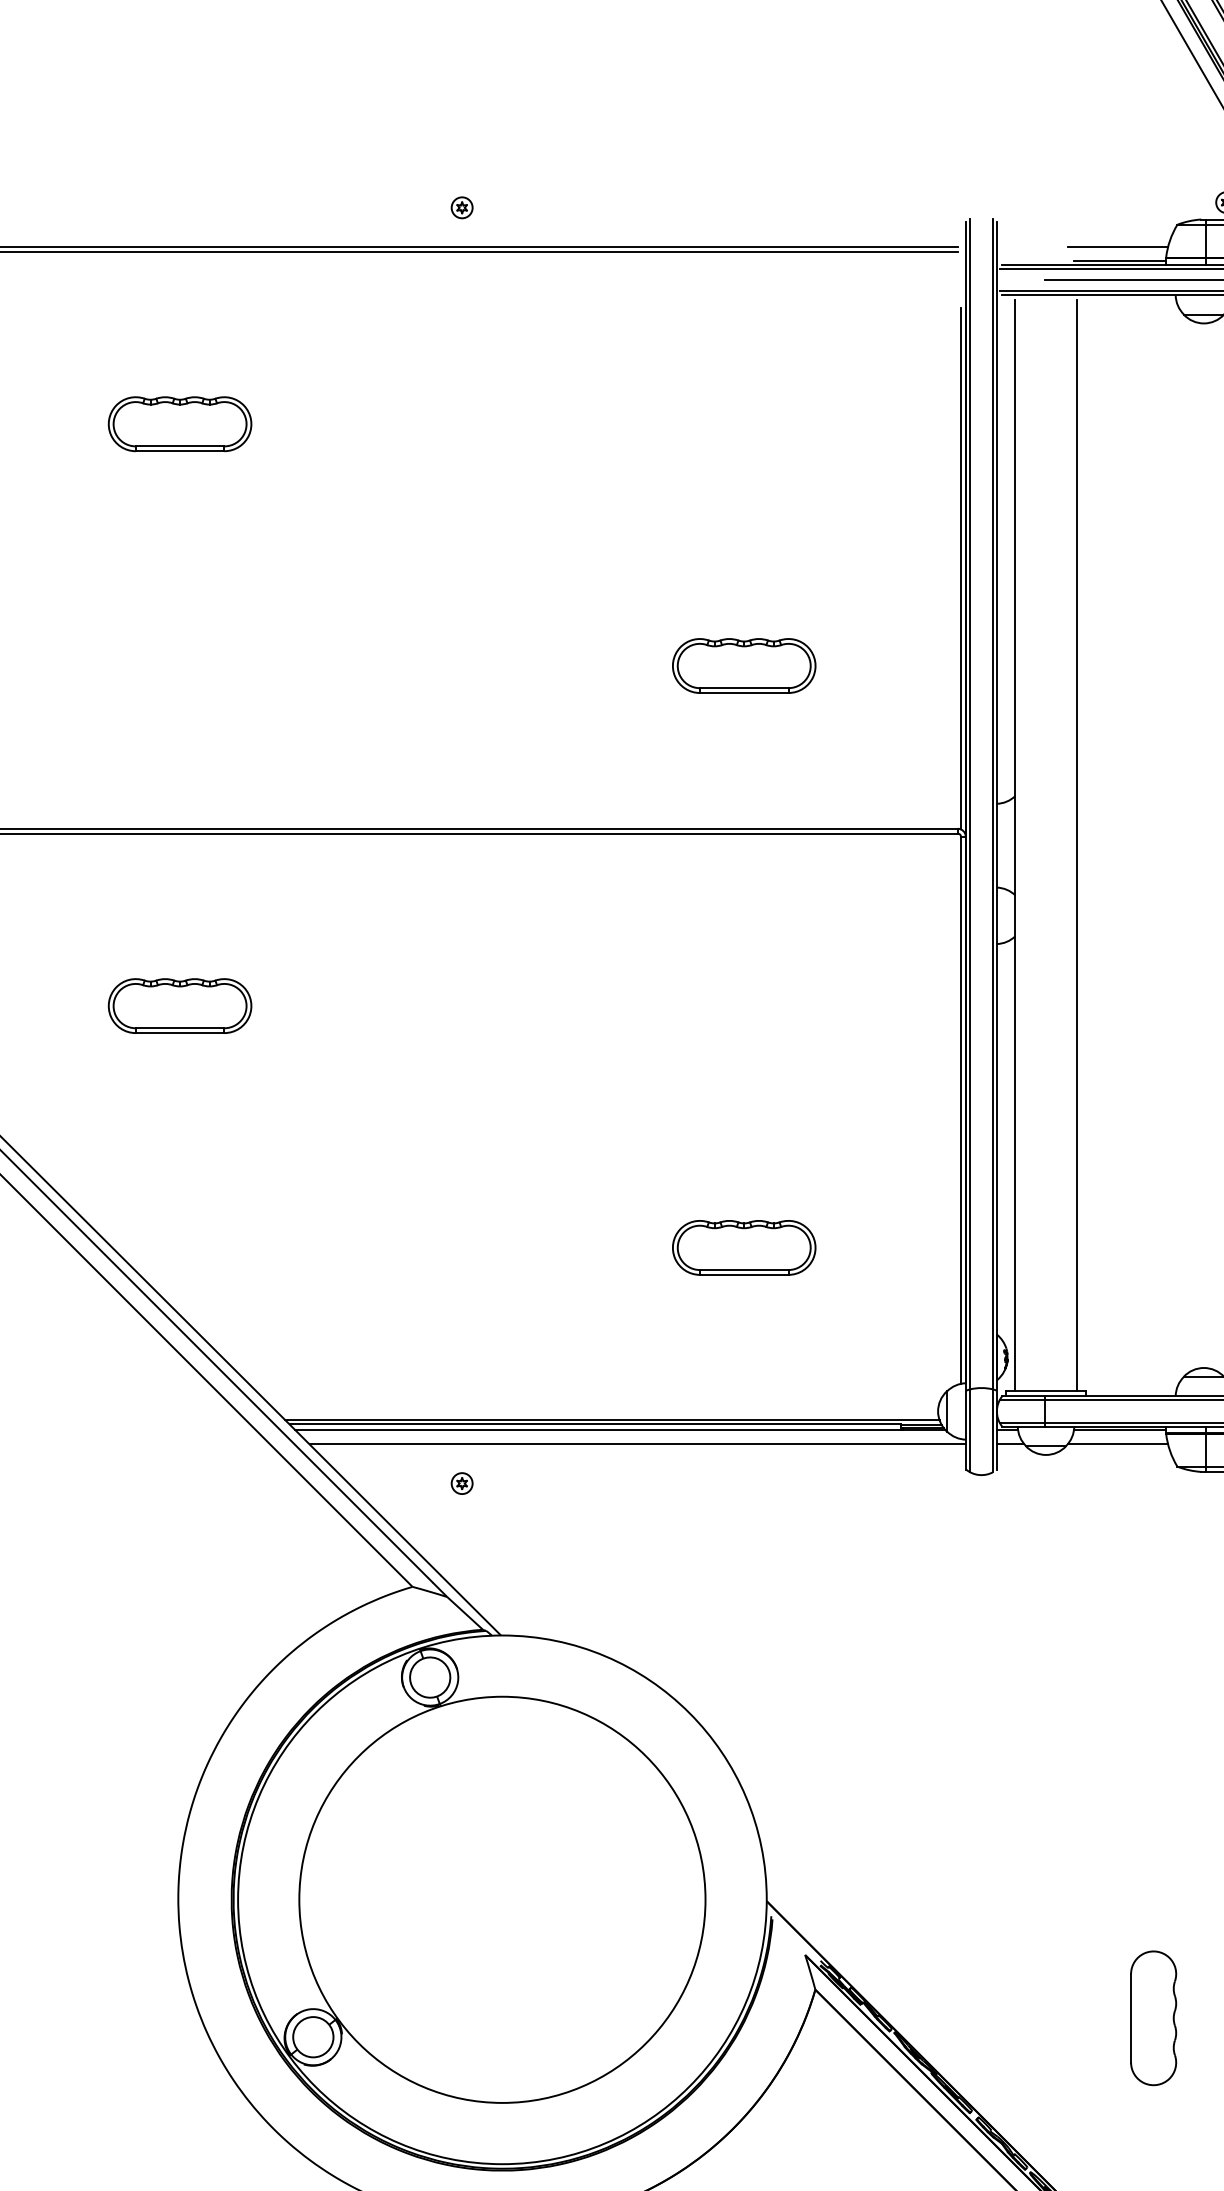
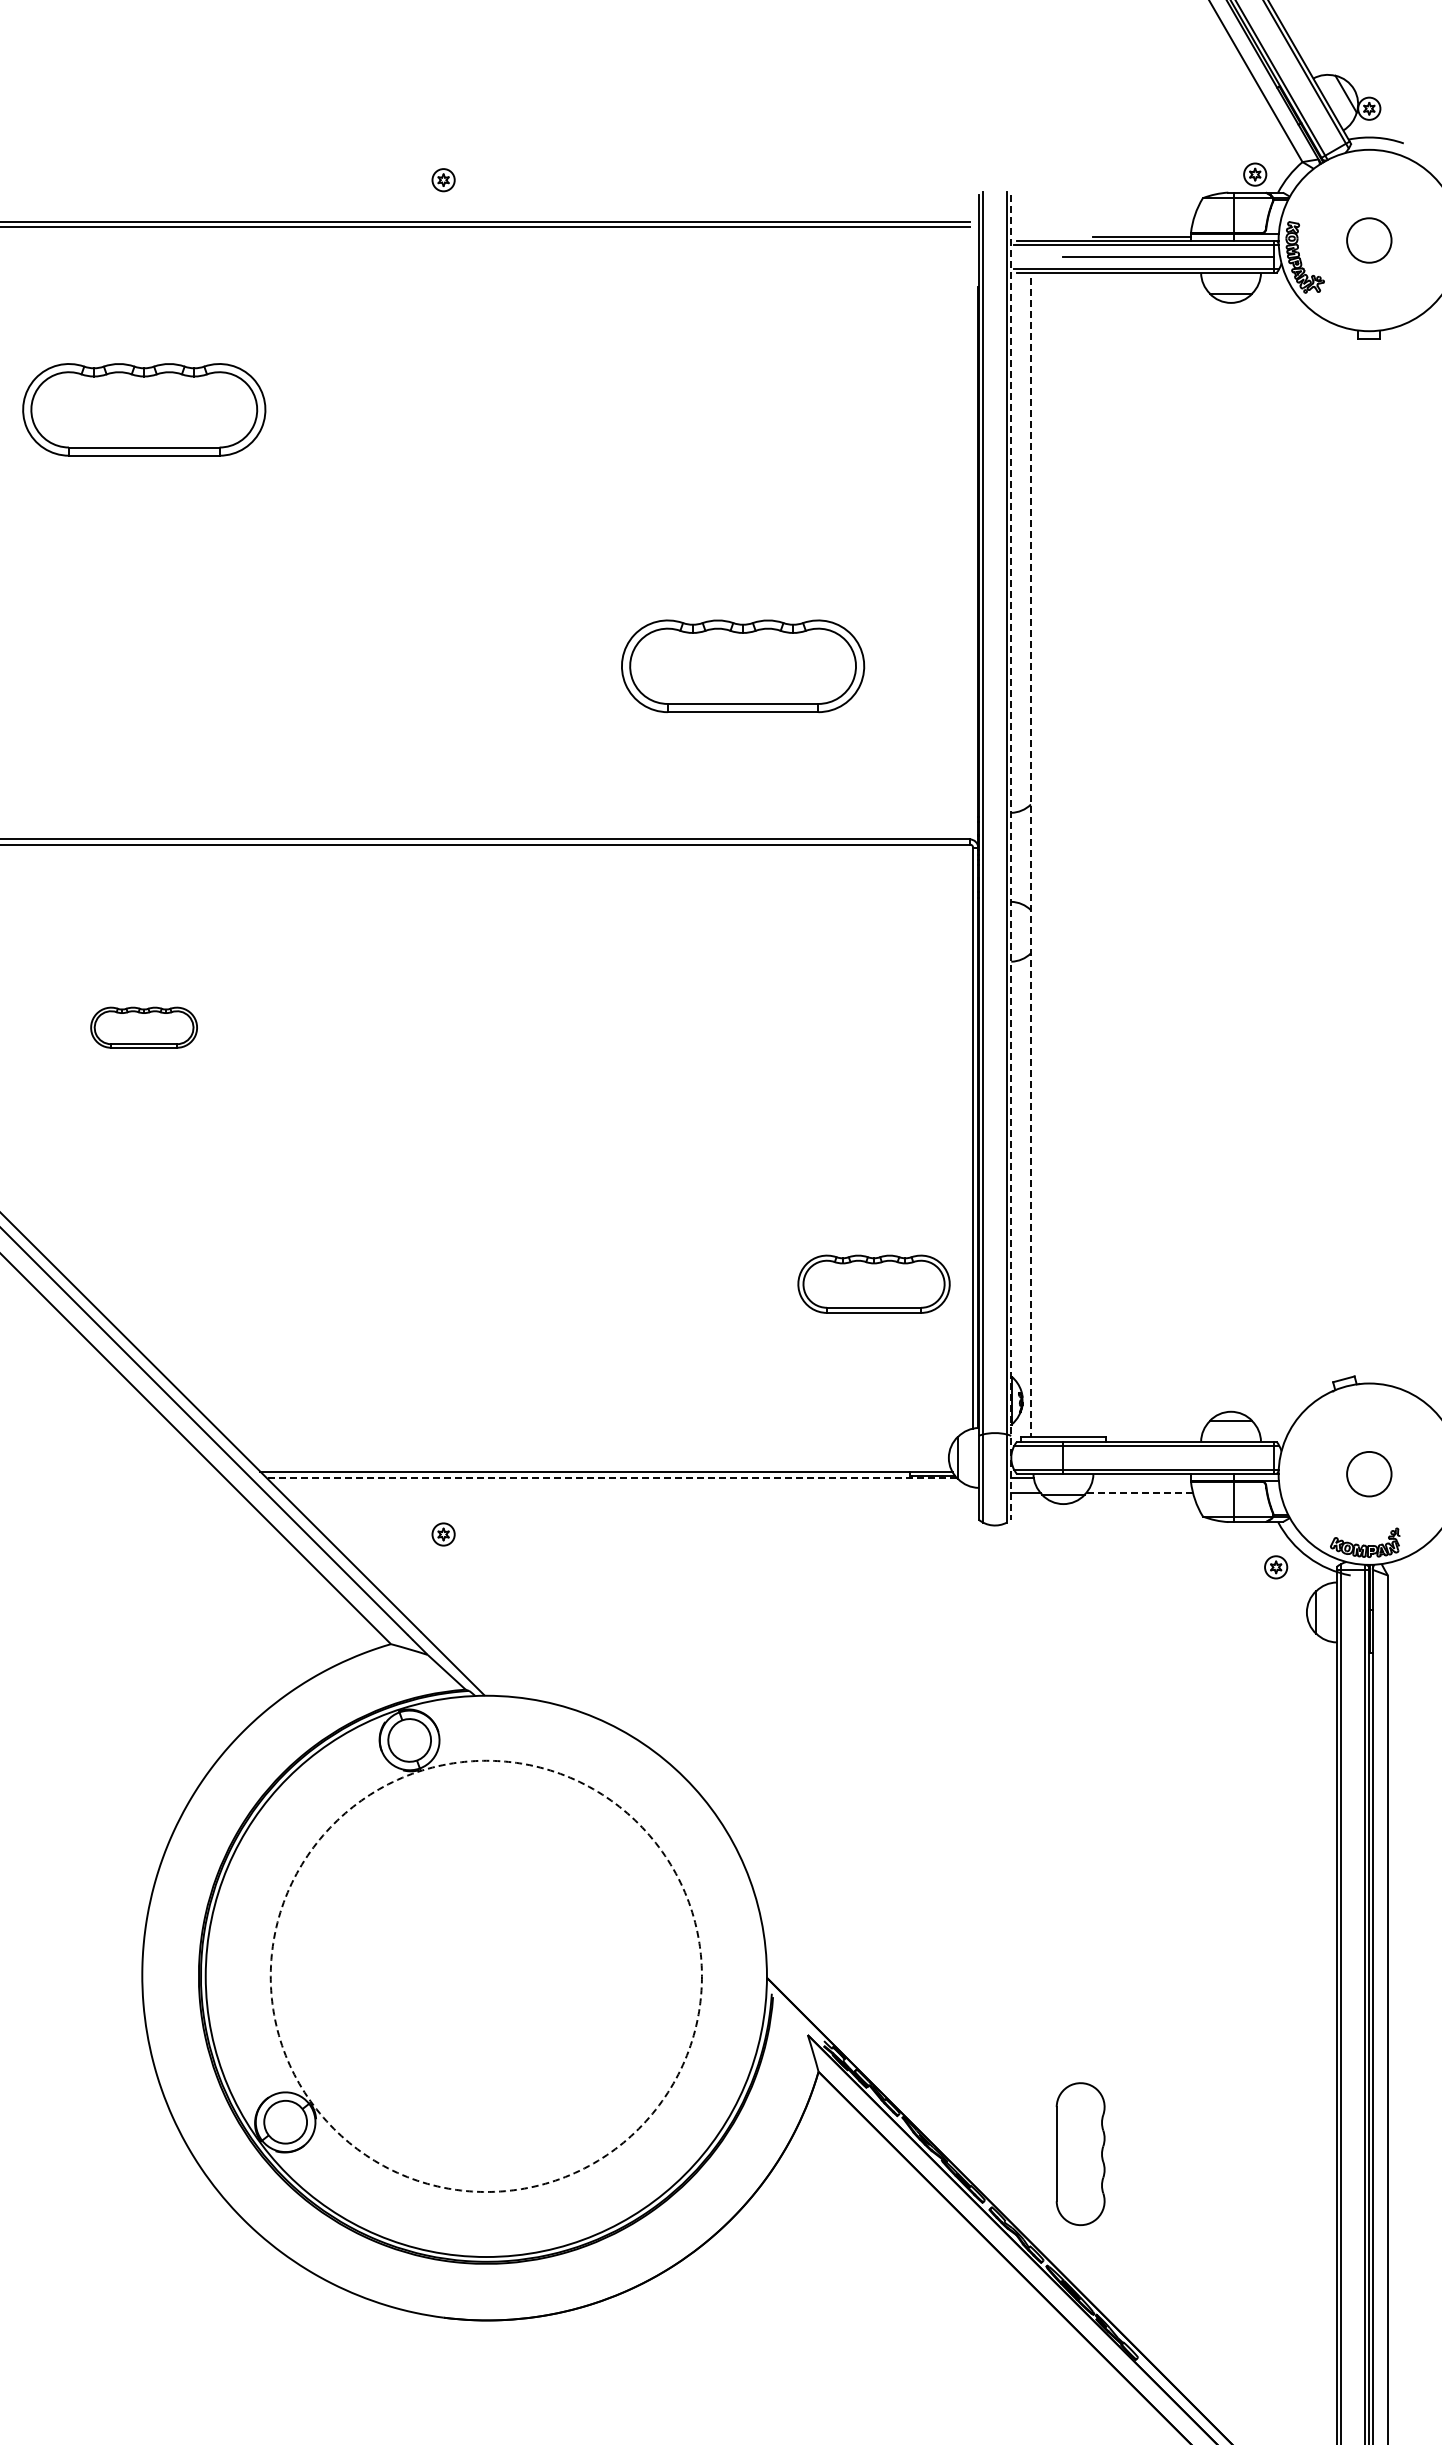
line: (1117, 246) -> (1139, 221), removed
part: (179, 423) -> (143, 409), size x1.6
line: (961, 568) -> (973, 563), removed
part: (743, 665) -> (742, 666), size x1.6
line: (997, 845) -> (1011, 857), solid -> dashed
line: (1015, 845) -> (1030, 857), solid -> dashed
line: (1076, 845) -> (1095, 857), removed
part: (179, 1005) -> (143, 1027), size x0.7
part: (743, 1247) -> (873, 1283), moved
line: (612, 1420) -> (603, 1467), removed
line: (619, 1429) -> (610, 1477), solid -> dashed
line: (1119, 1429) -> (1141, 1477), removed
line: (637, 1444) -> (629, 1492), removed
line: (1117, 1444) -> (1139, 1492), solid -> dashed
circle: (501, 1899) -> (485, 1975), solid -> dashed
part: (1153, 2018) -> (1080, 2154), moved

